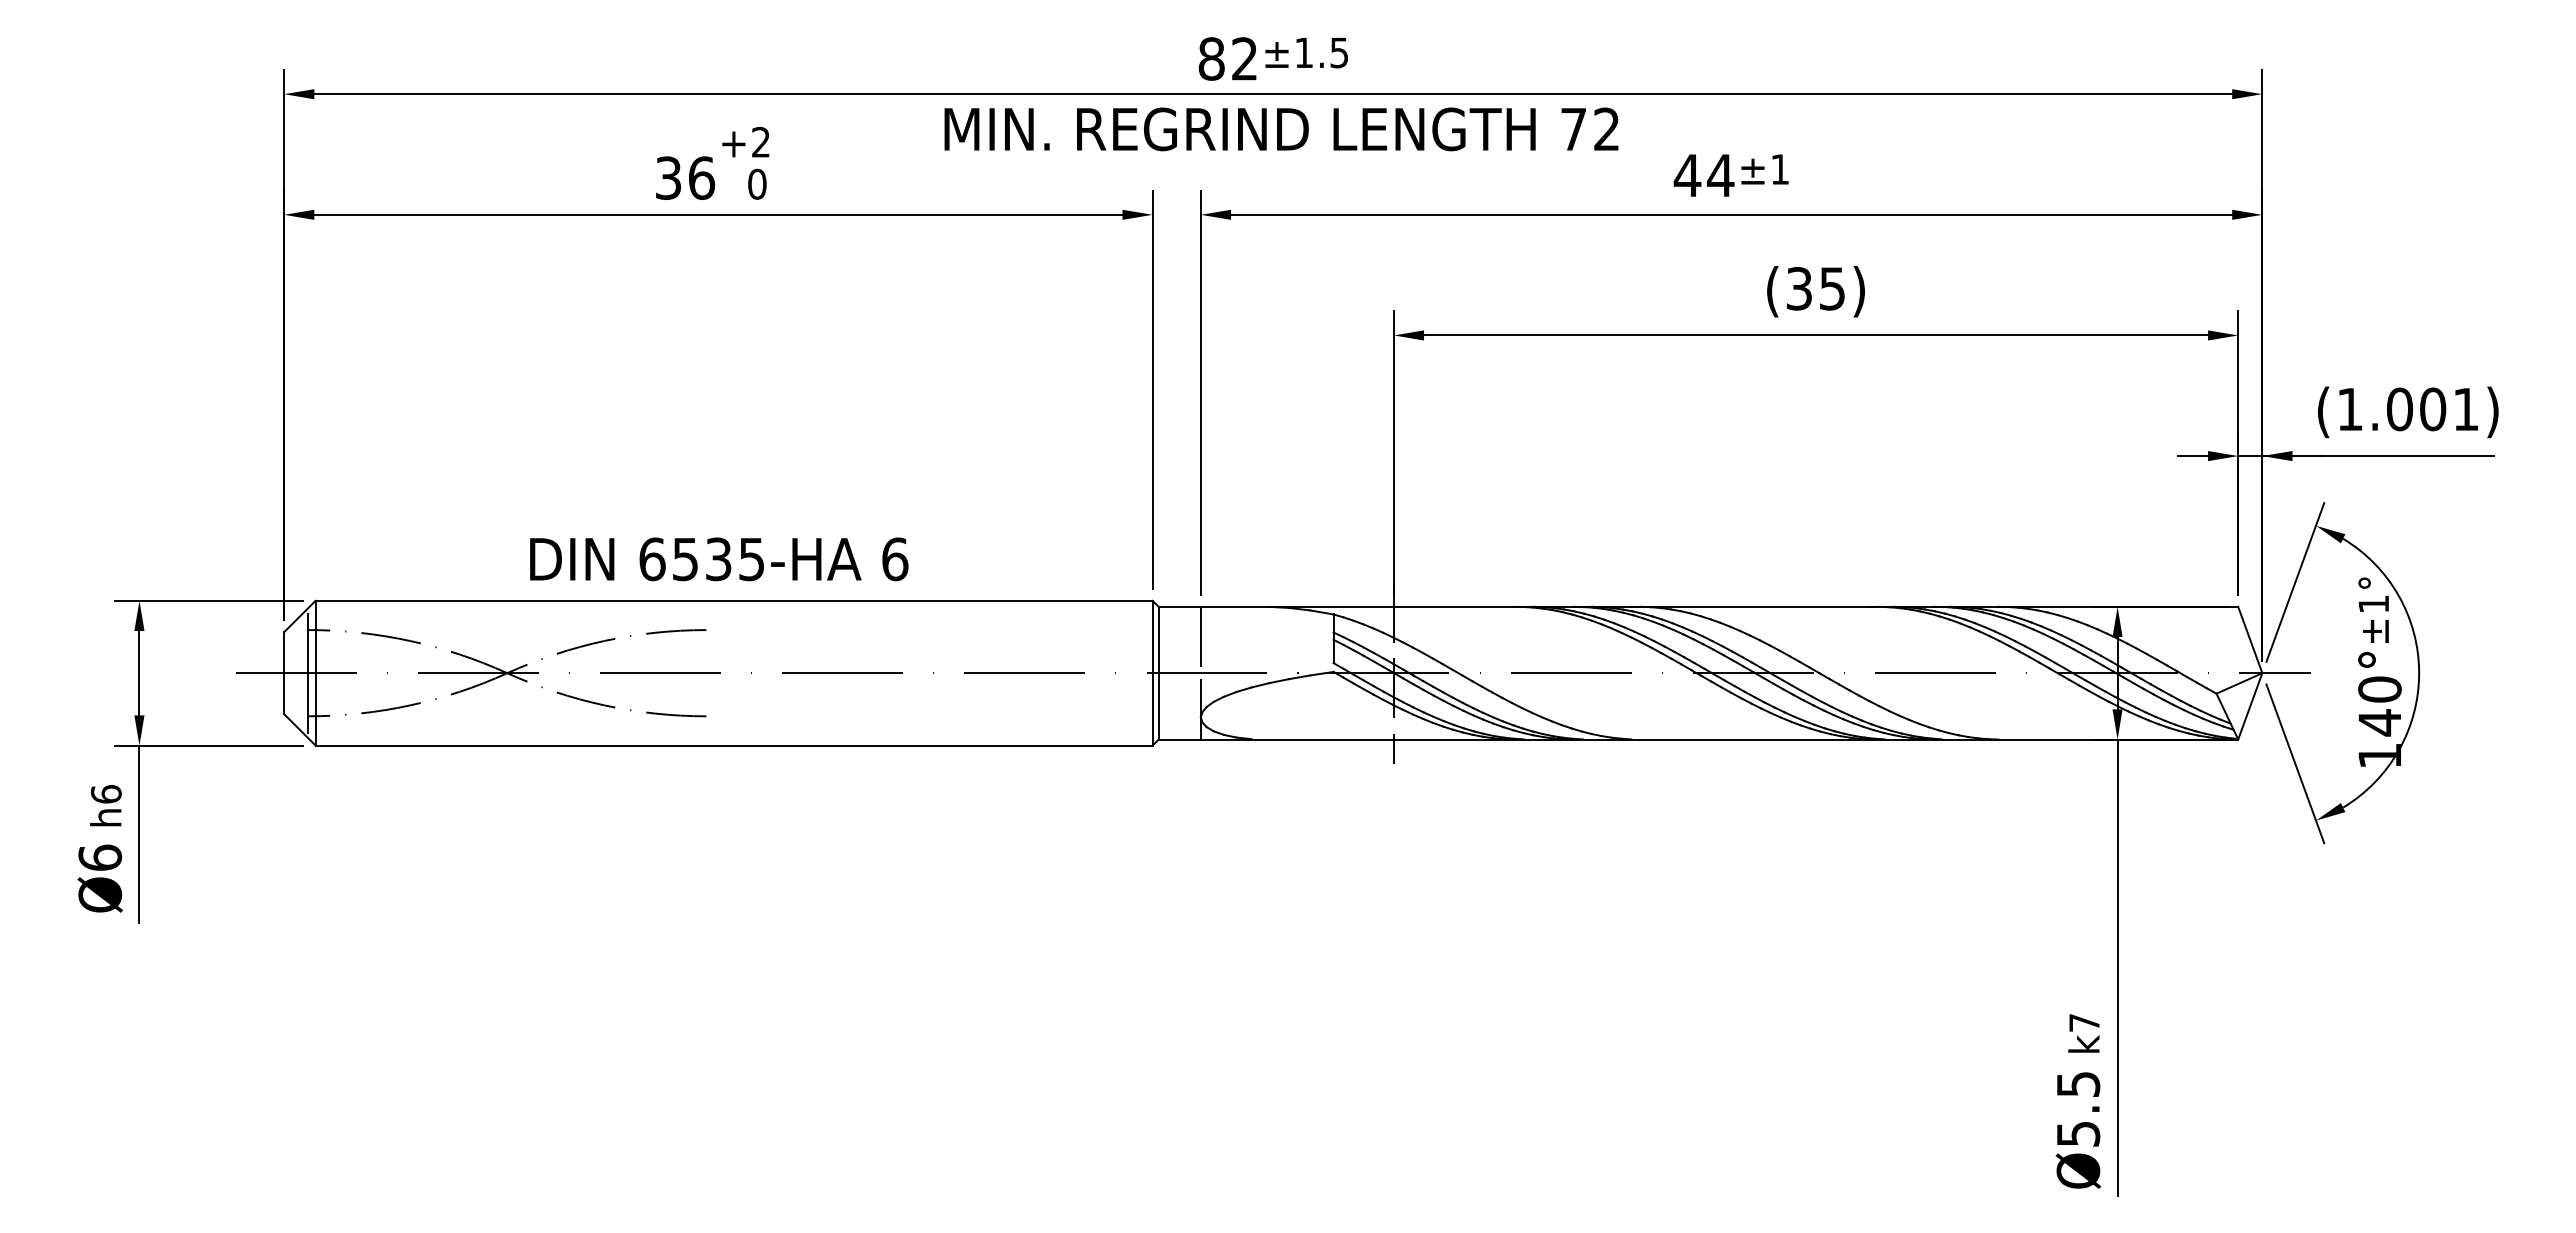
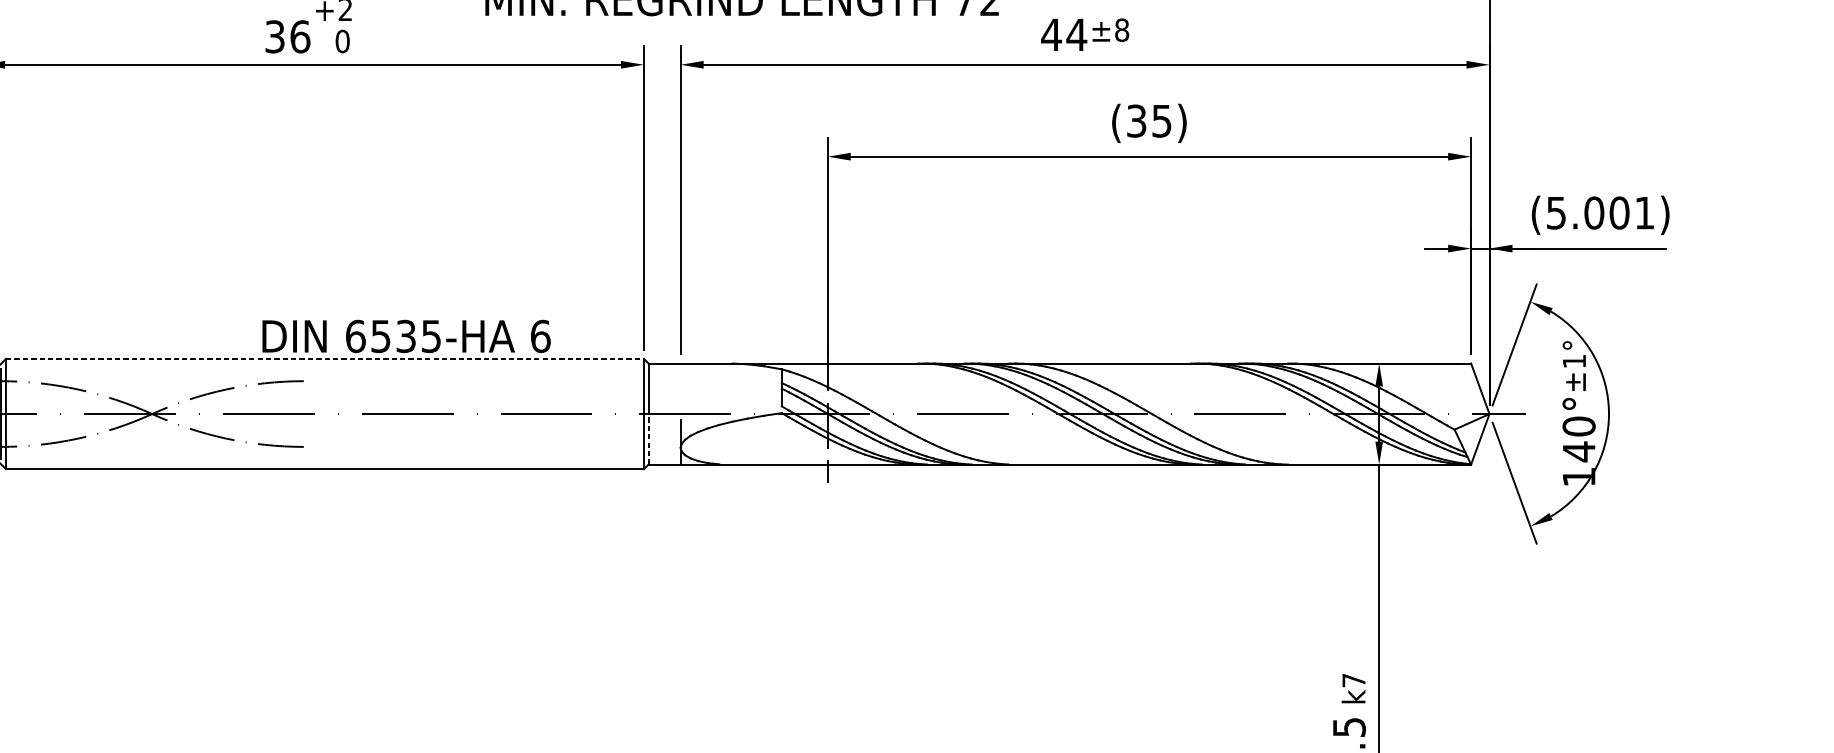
text: (1780, 169) -> (1122, 30), ±1 -> ±8
text: (2349, 409) -> (1555, 213), (1.001) -> (5.001)
text: (719, 559) -> (406, 336), moved
line: (734, 600) -> (325, 358), solid -> dashed
line: (1200, 639) -> (680, 388), removed
line: (1158, 705) -> (648, 438), solid -> dashed

